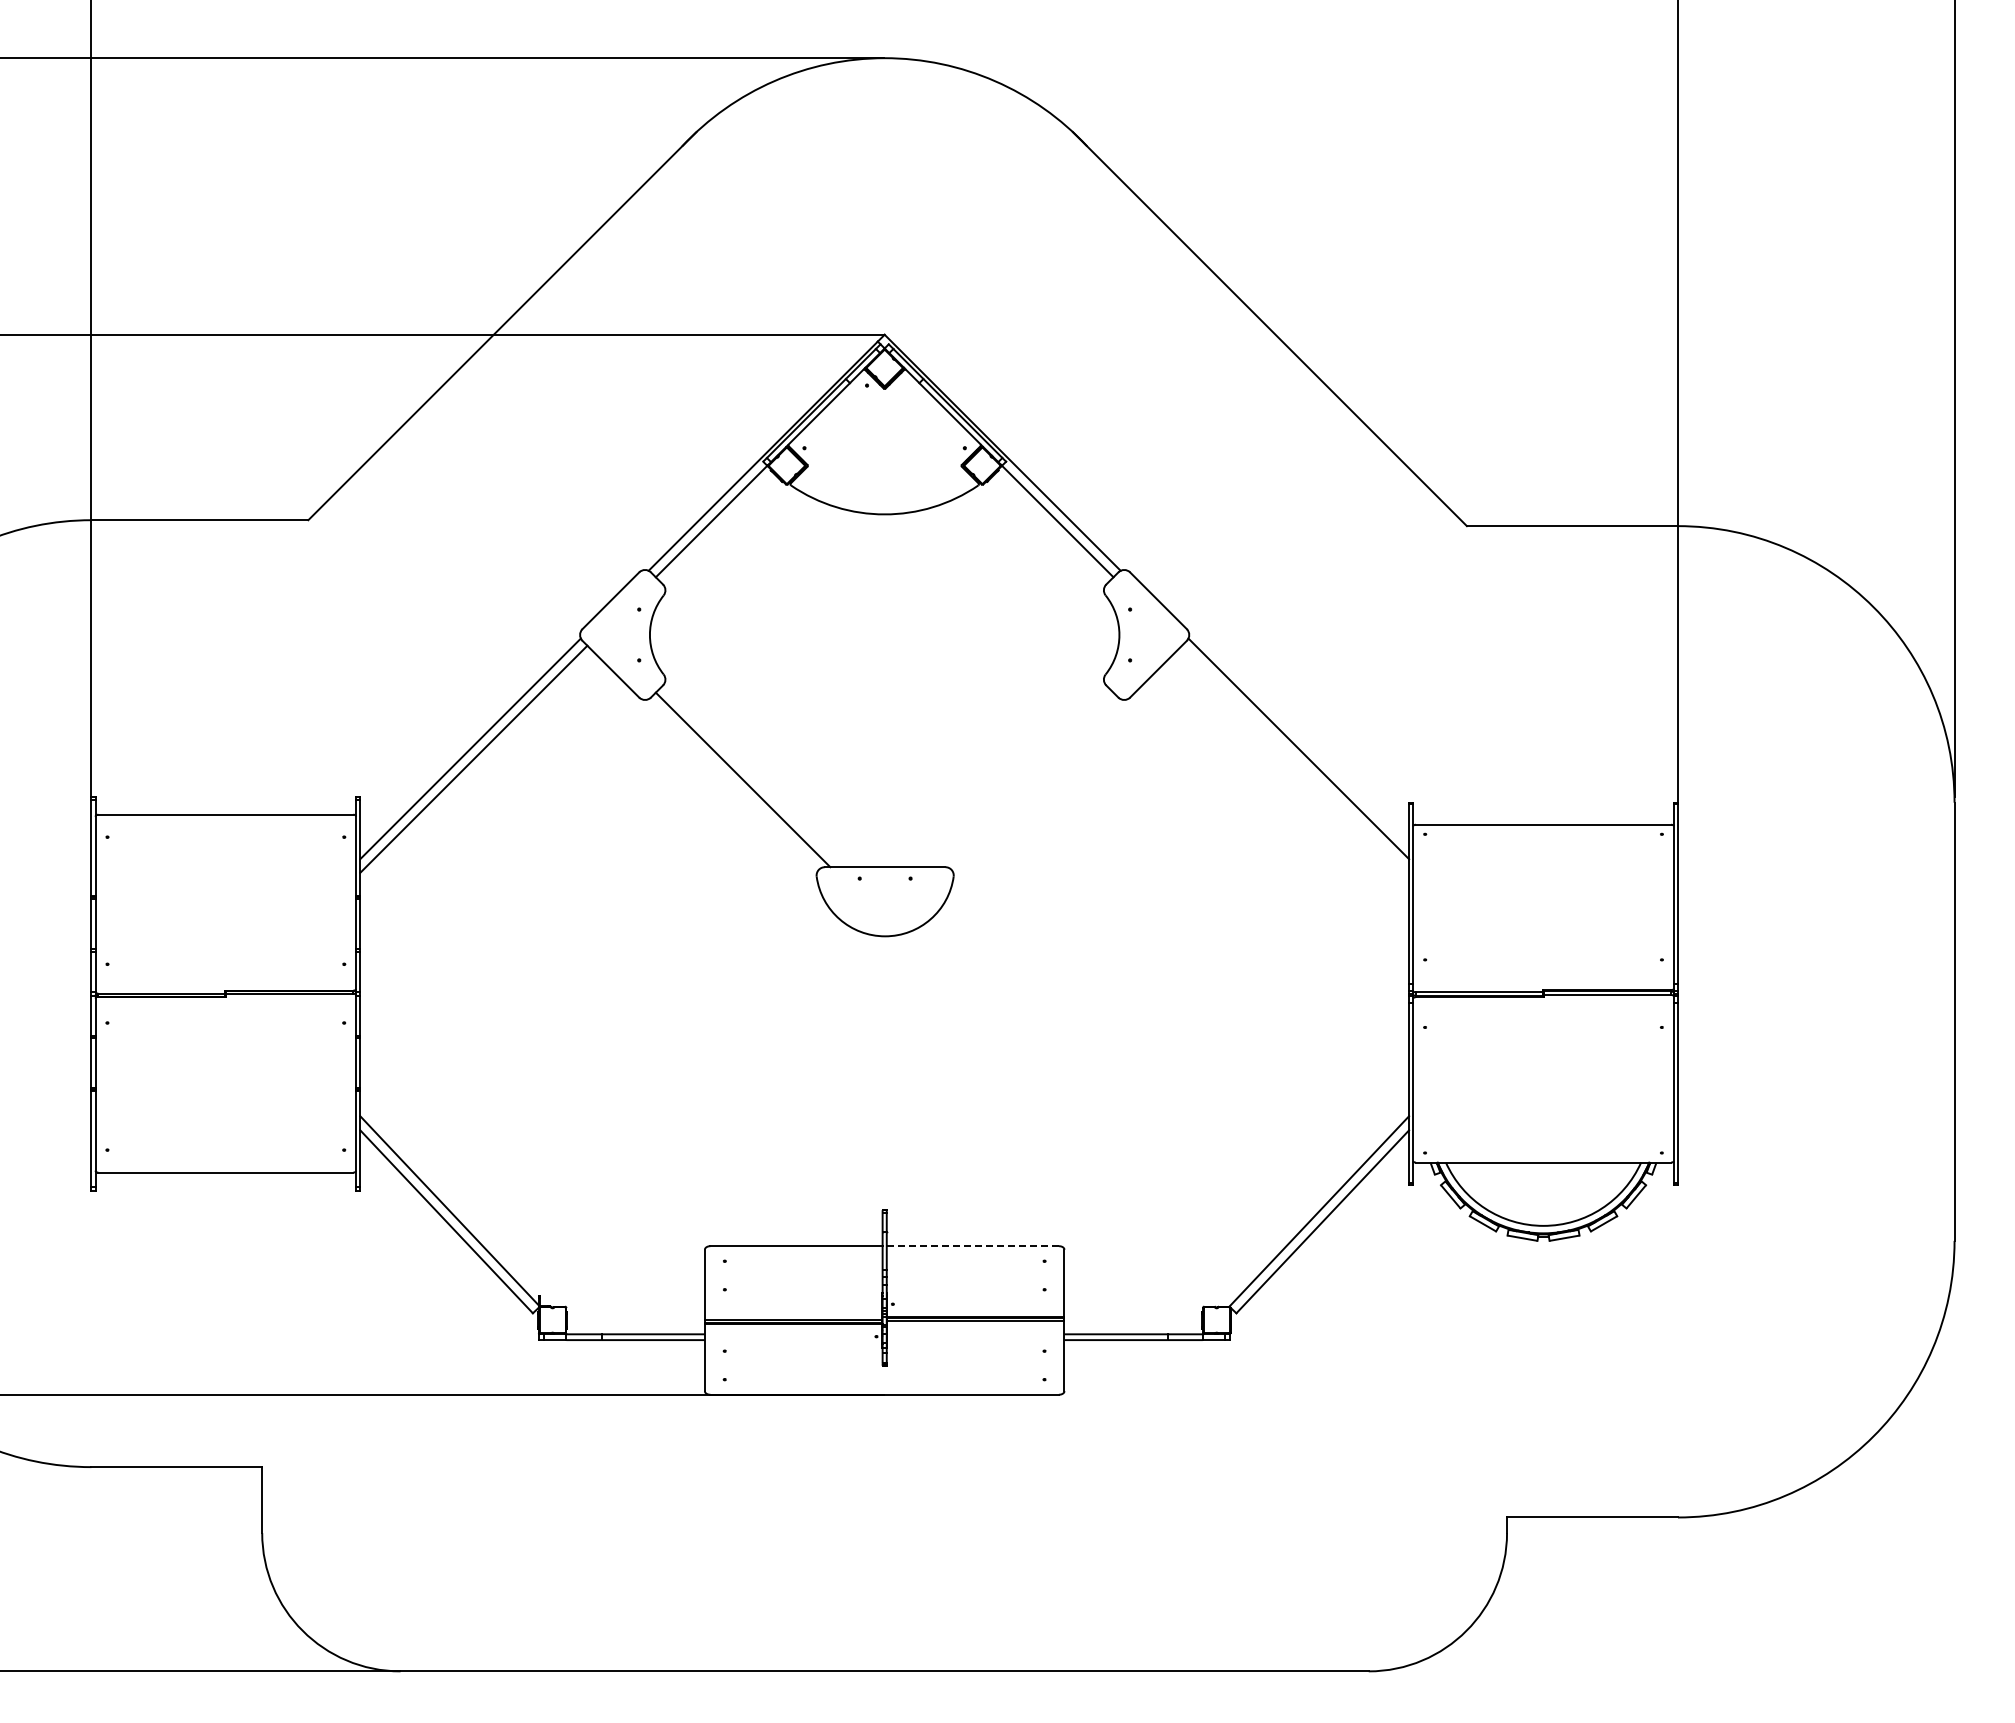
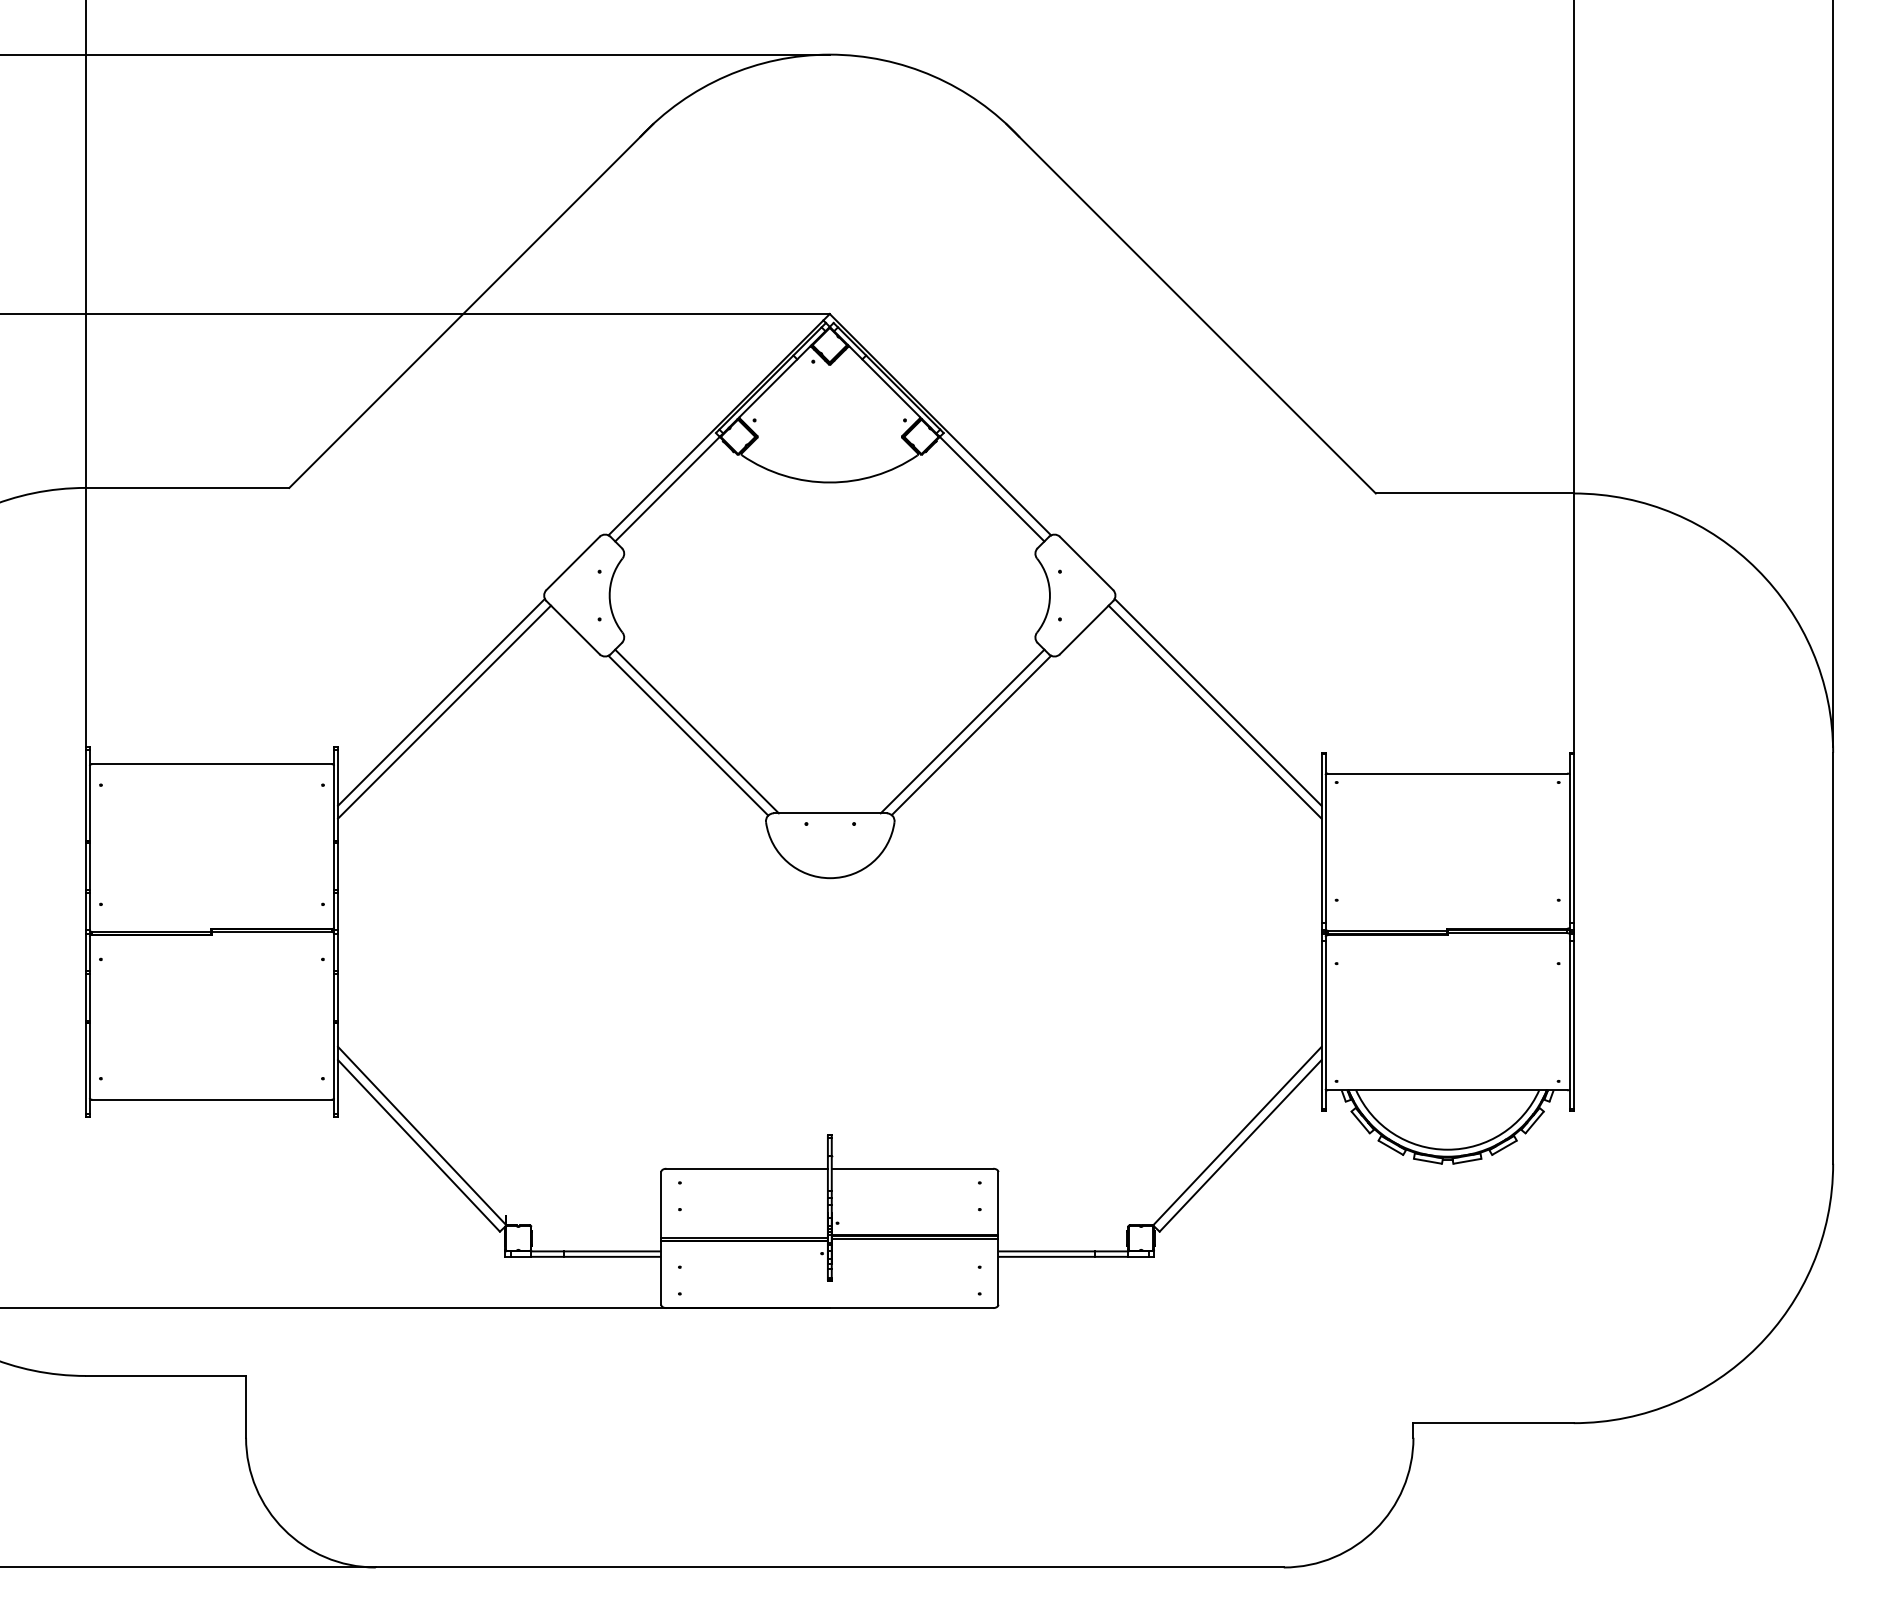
line: (1295, 758) -> (1215, 711), added
line: (1026, 779) -> (962, 731), added
line: (733, 784) -> (688, 735), added
line: (1035, 784) -> (971, 735), added
line: (972, 1246) -> (912, 1169), dashed -> solid

